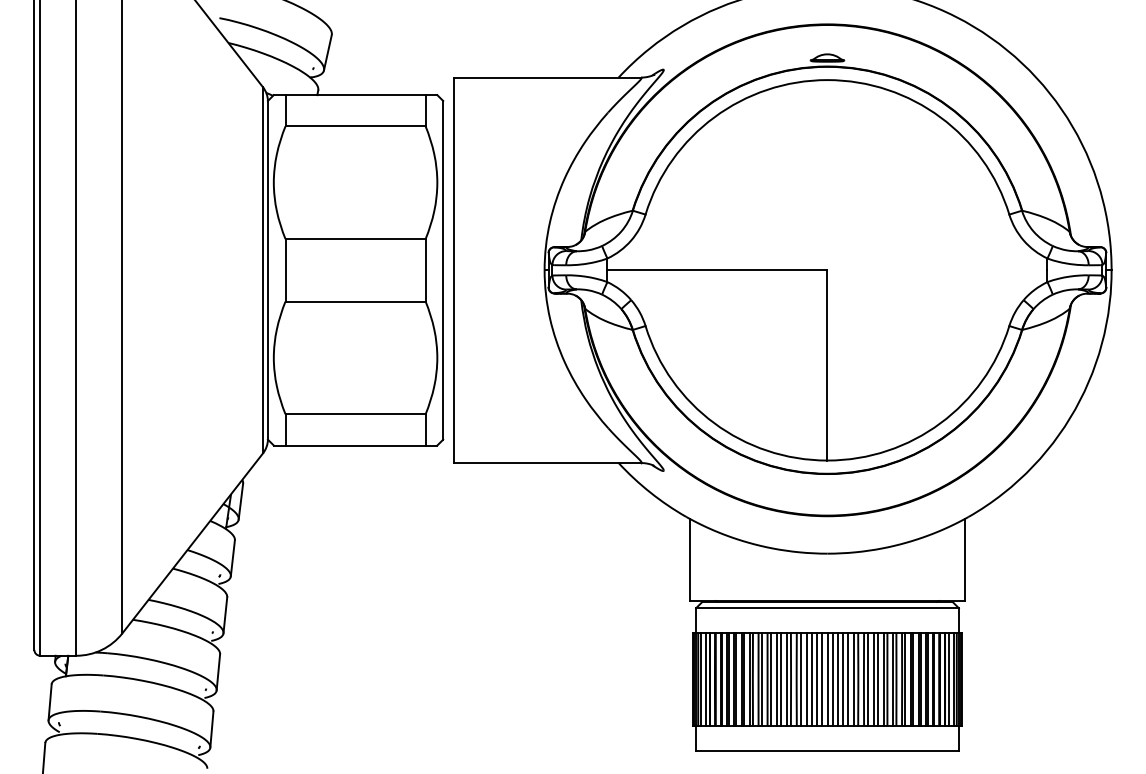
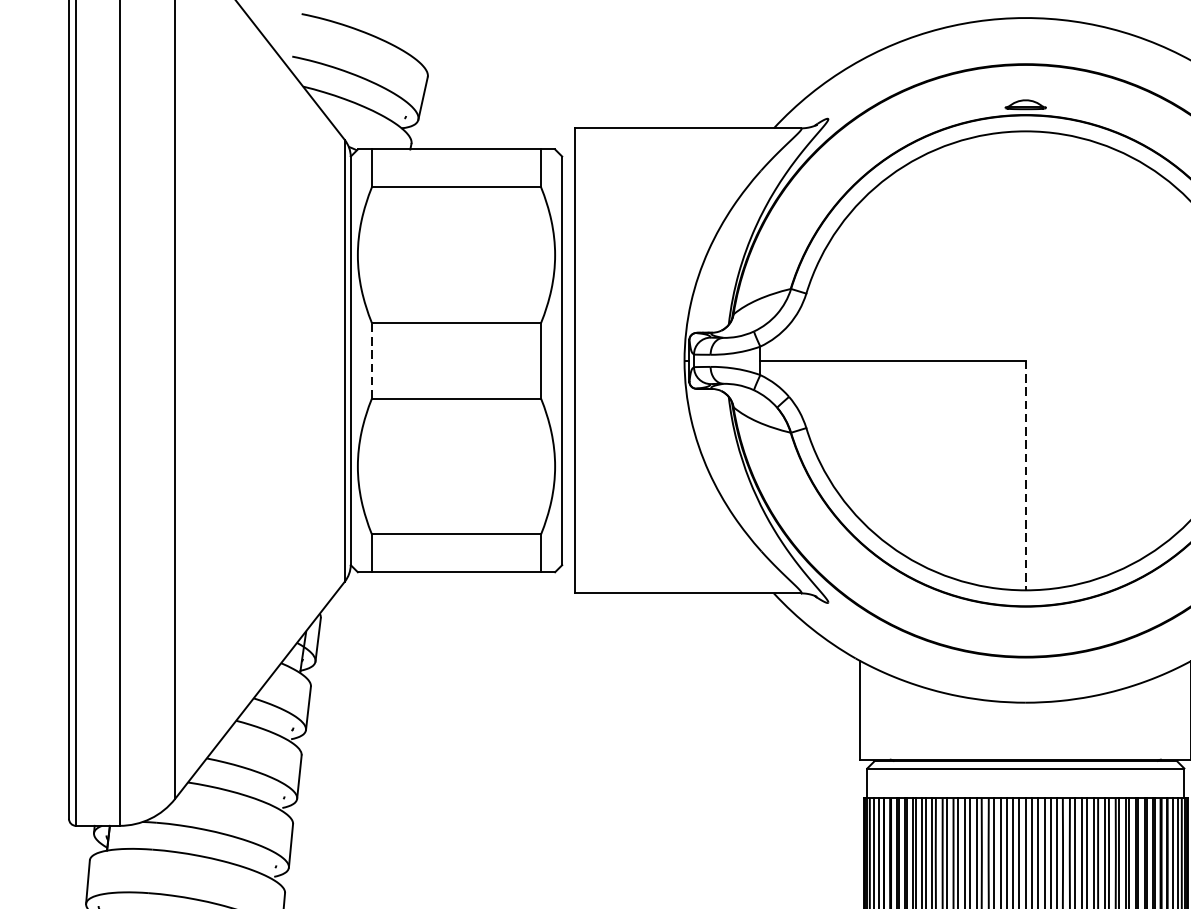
line: (285, 269) -> (371, 359), solid -> dashed
line: (827, 365) -> (1025, 475), solid -> dashed

